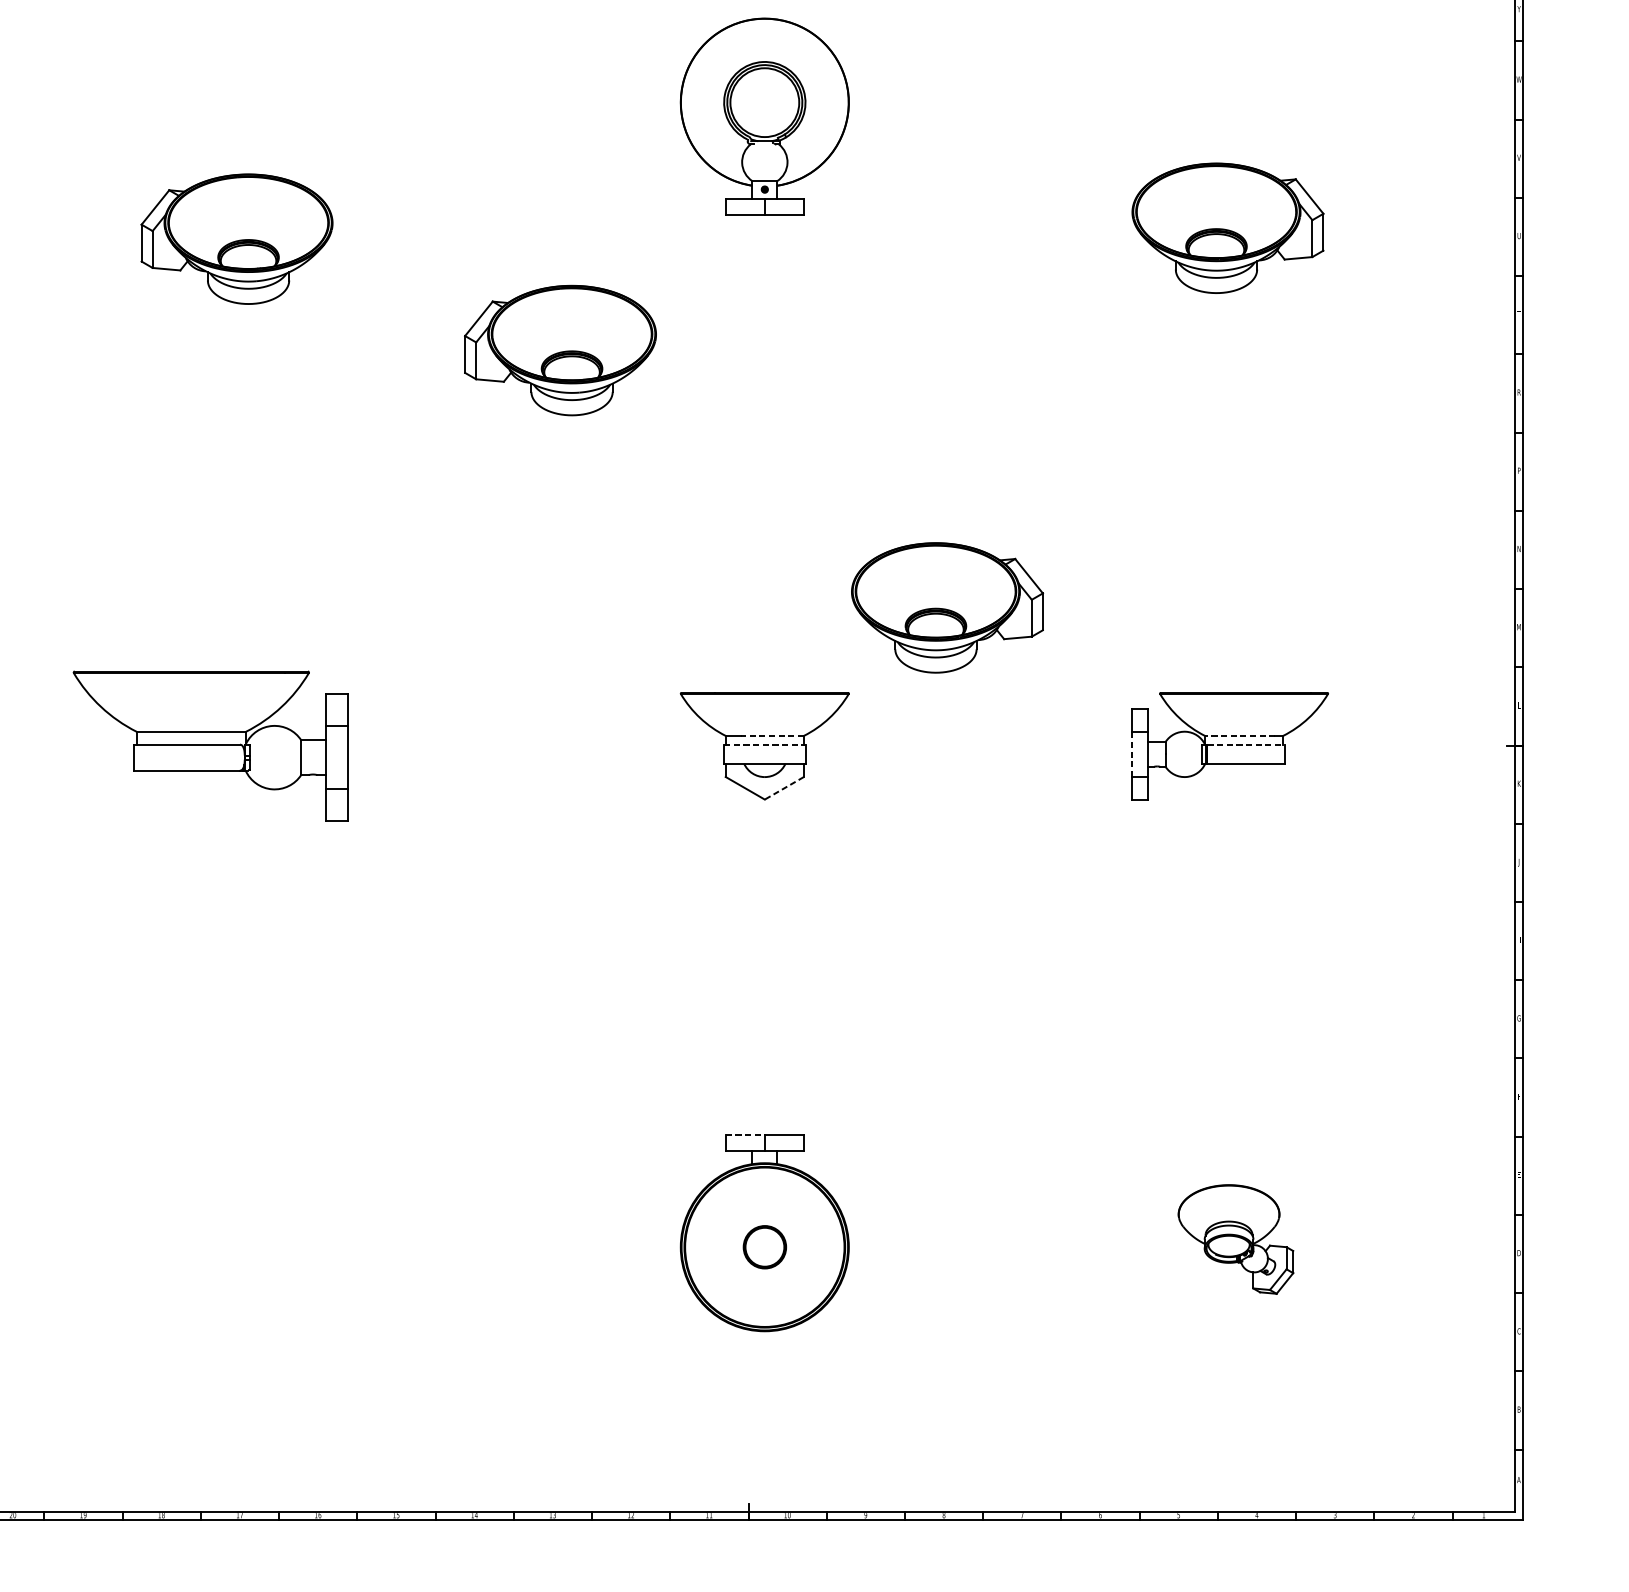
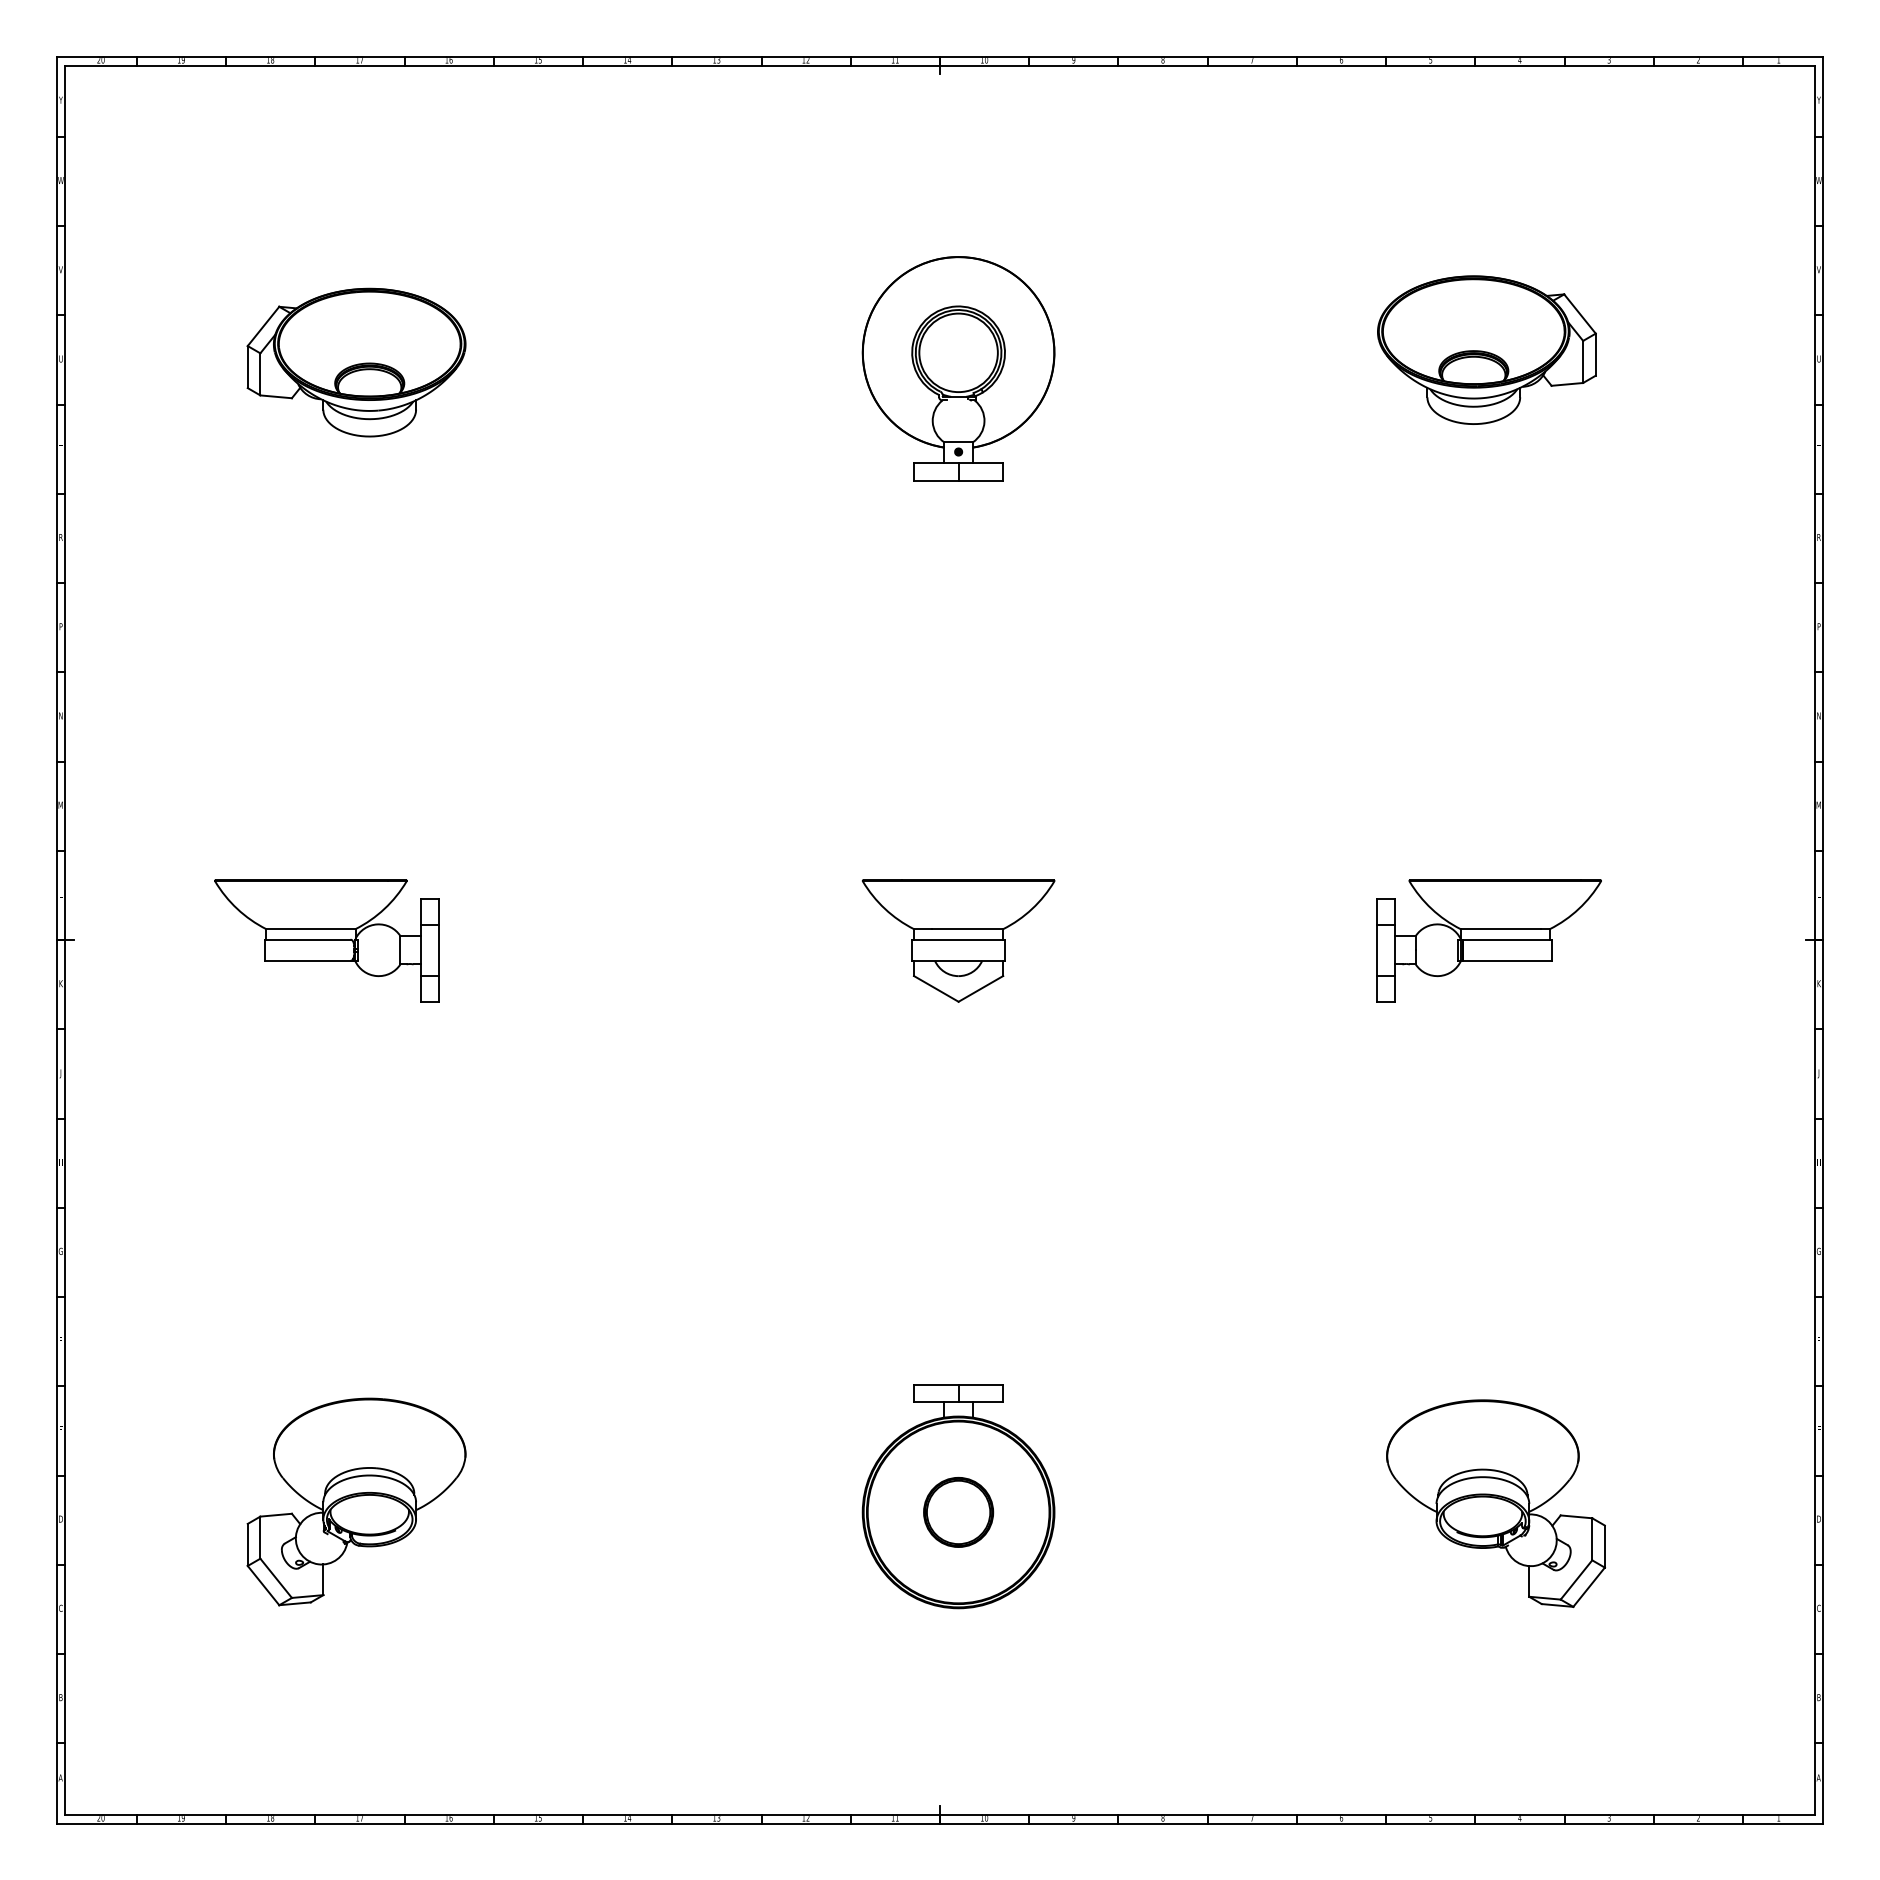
part: (764, 116) -> (958, 368), moved
part: (560, 350) -> (725, 489), removed
part: (947, 607) -> (1166, 782), removed
line: (772, 736) -> (967, 929), dashed -> solid
line: (1239, 736) -> (1500, 929), dashed -> solid
line: (765, 744) -> (959, 939), dashed -> solid
line: (1246, 744) -> (1508, 939), dashed -> solid
part: (210, 745) -> (326, 940), size x0.71
line: (1132, 754) -> (1377, 950), dashed -> solid
line: (784, 787) -> (980, 988), dashed -> solid
line: (745, 1135) -> (936, 1384), dashed -> solid
part: (236, 1237) -> (356, 1501), added
part: (1235, 1239) -> (1495, 1503), size x1.67
part: (764, 1247) -> (958, 1512), size x1.43

